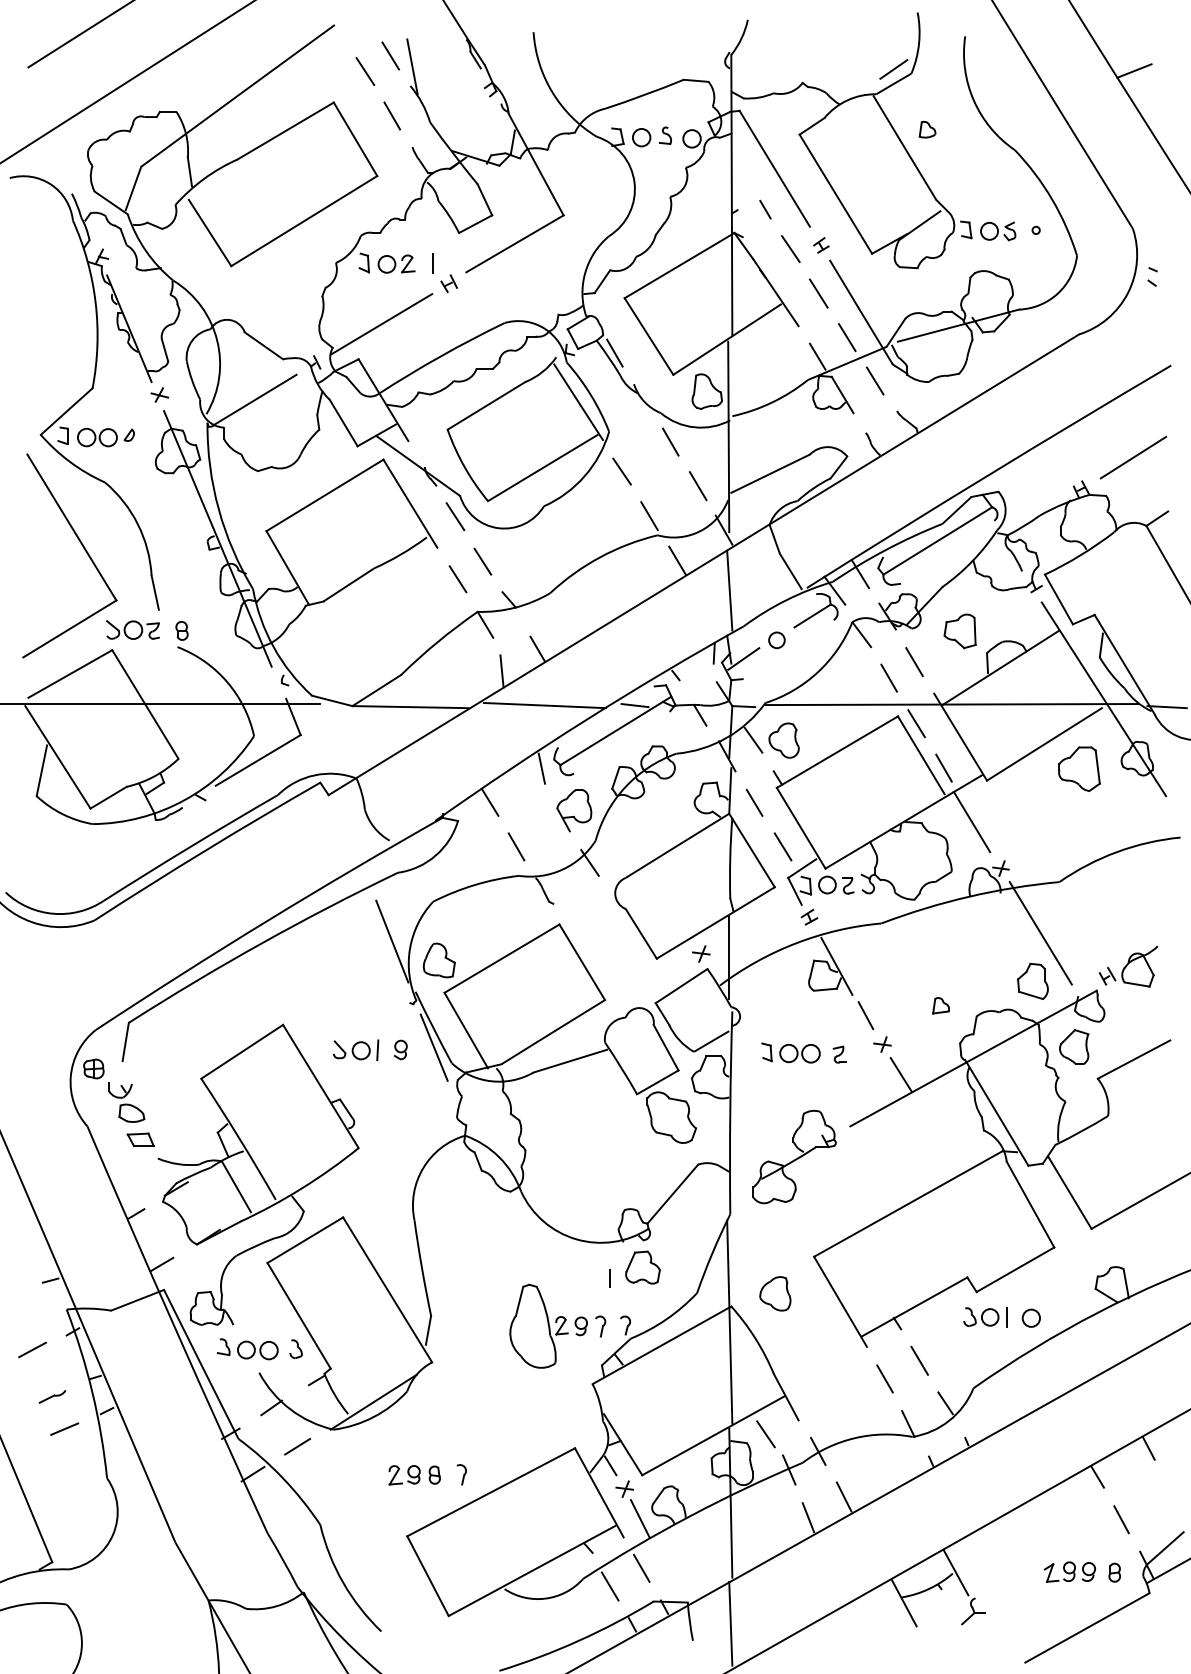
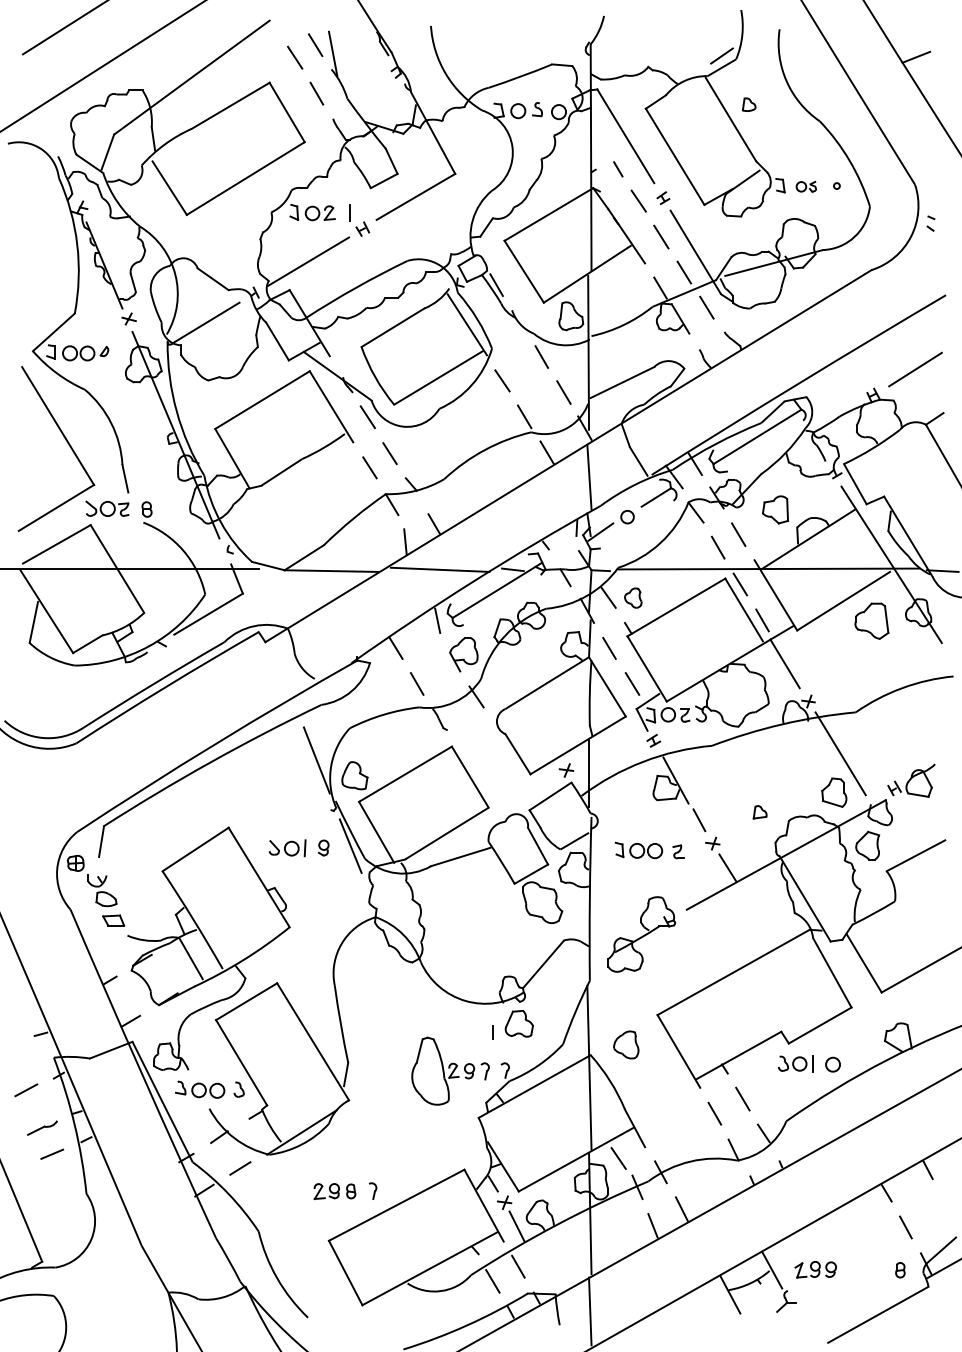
part: (998, 231) -> (806, 186), size x0.7
part: (783, 740) -> (632, 598), size x0.7
part: (52, 1396) -> (42, 1127), size x1.4
part: (1069, 1571) -> (815, 1269), moved

